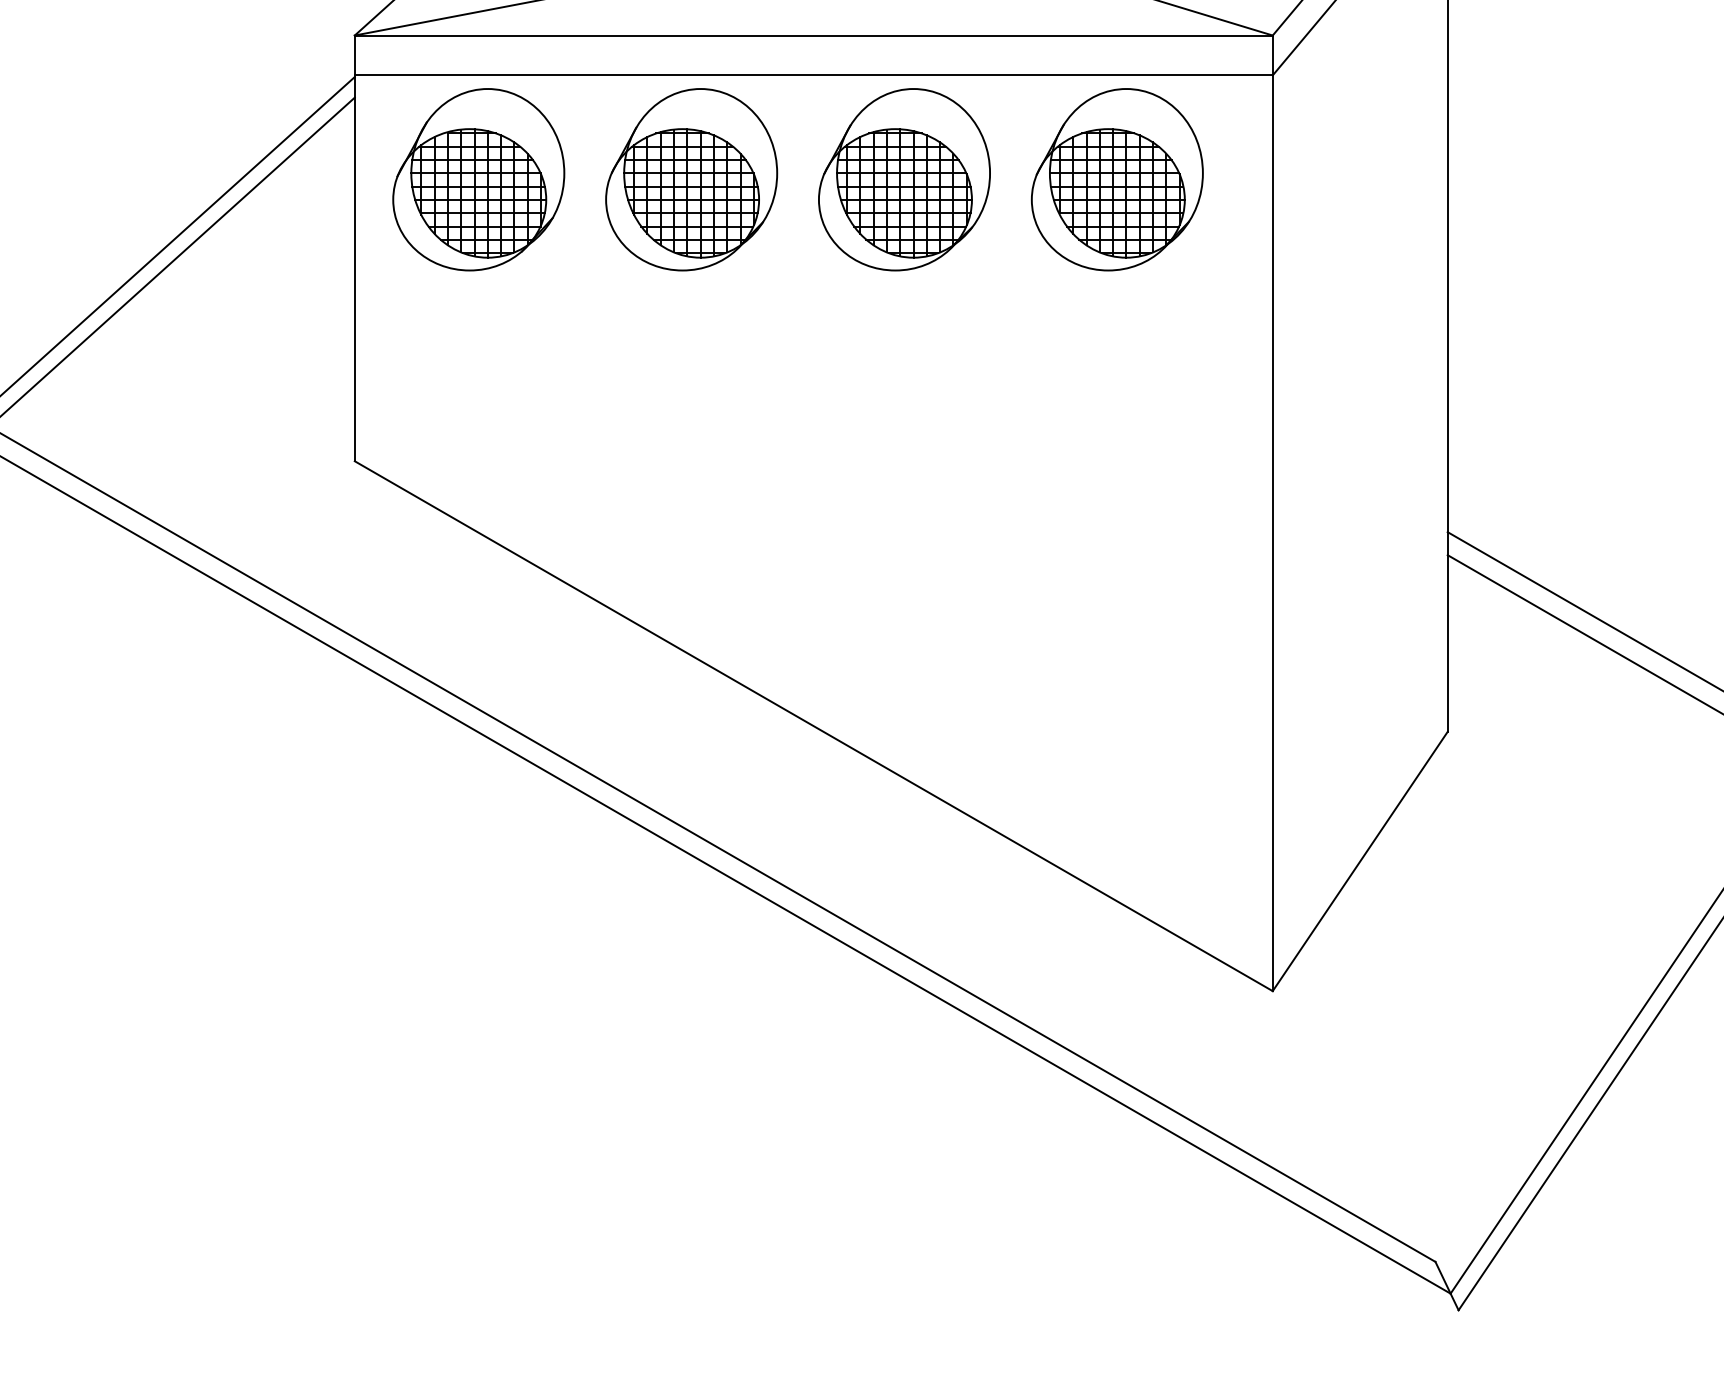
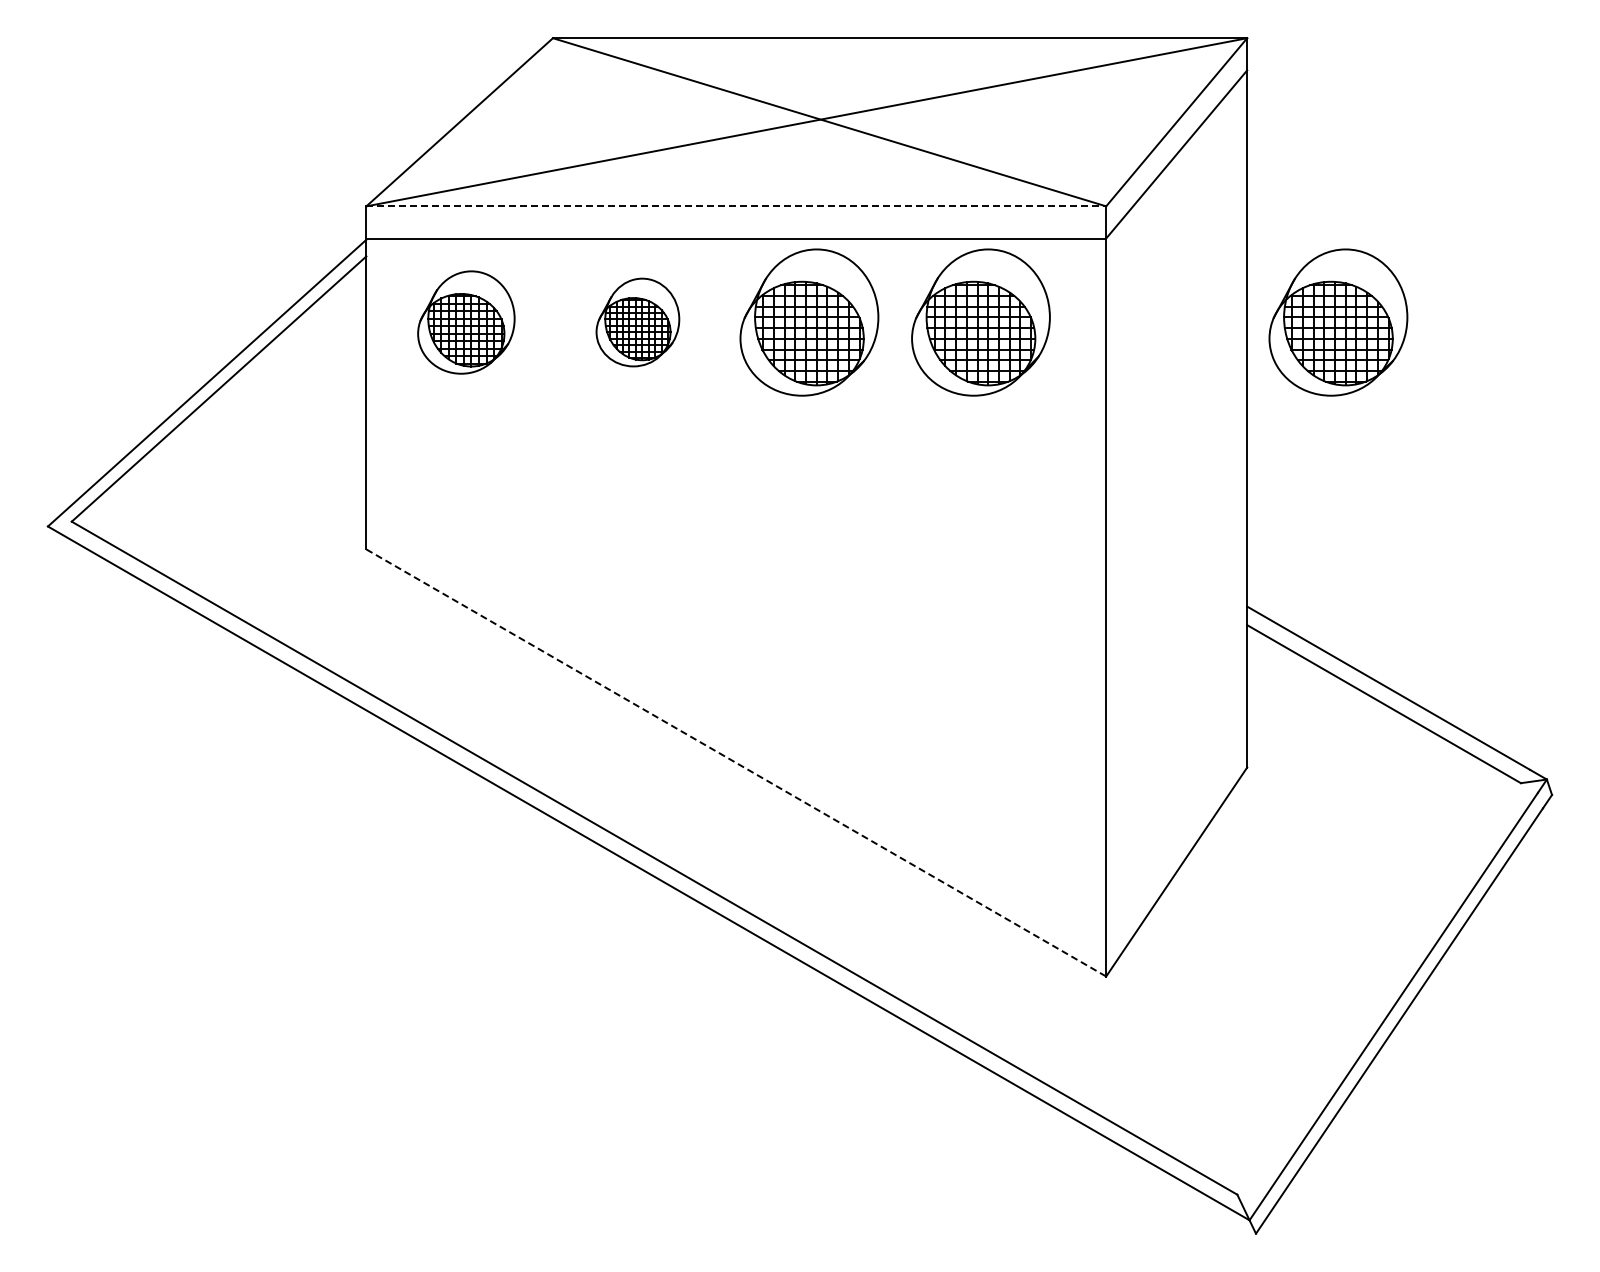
line: (814, 35) -> (736, 206), solid -> dashed
part: (478, 179) -> (466, 322), size x0.7
part: (691, 179) -> (637, 322), size x0.6
part: (1560, 179) -> (1338, 322), added
line: (814, 726) -> (736, 763), solid -> dashed

